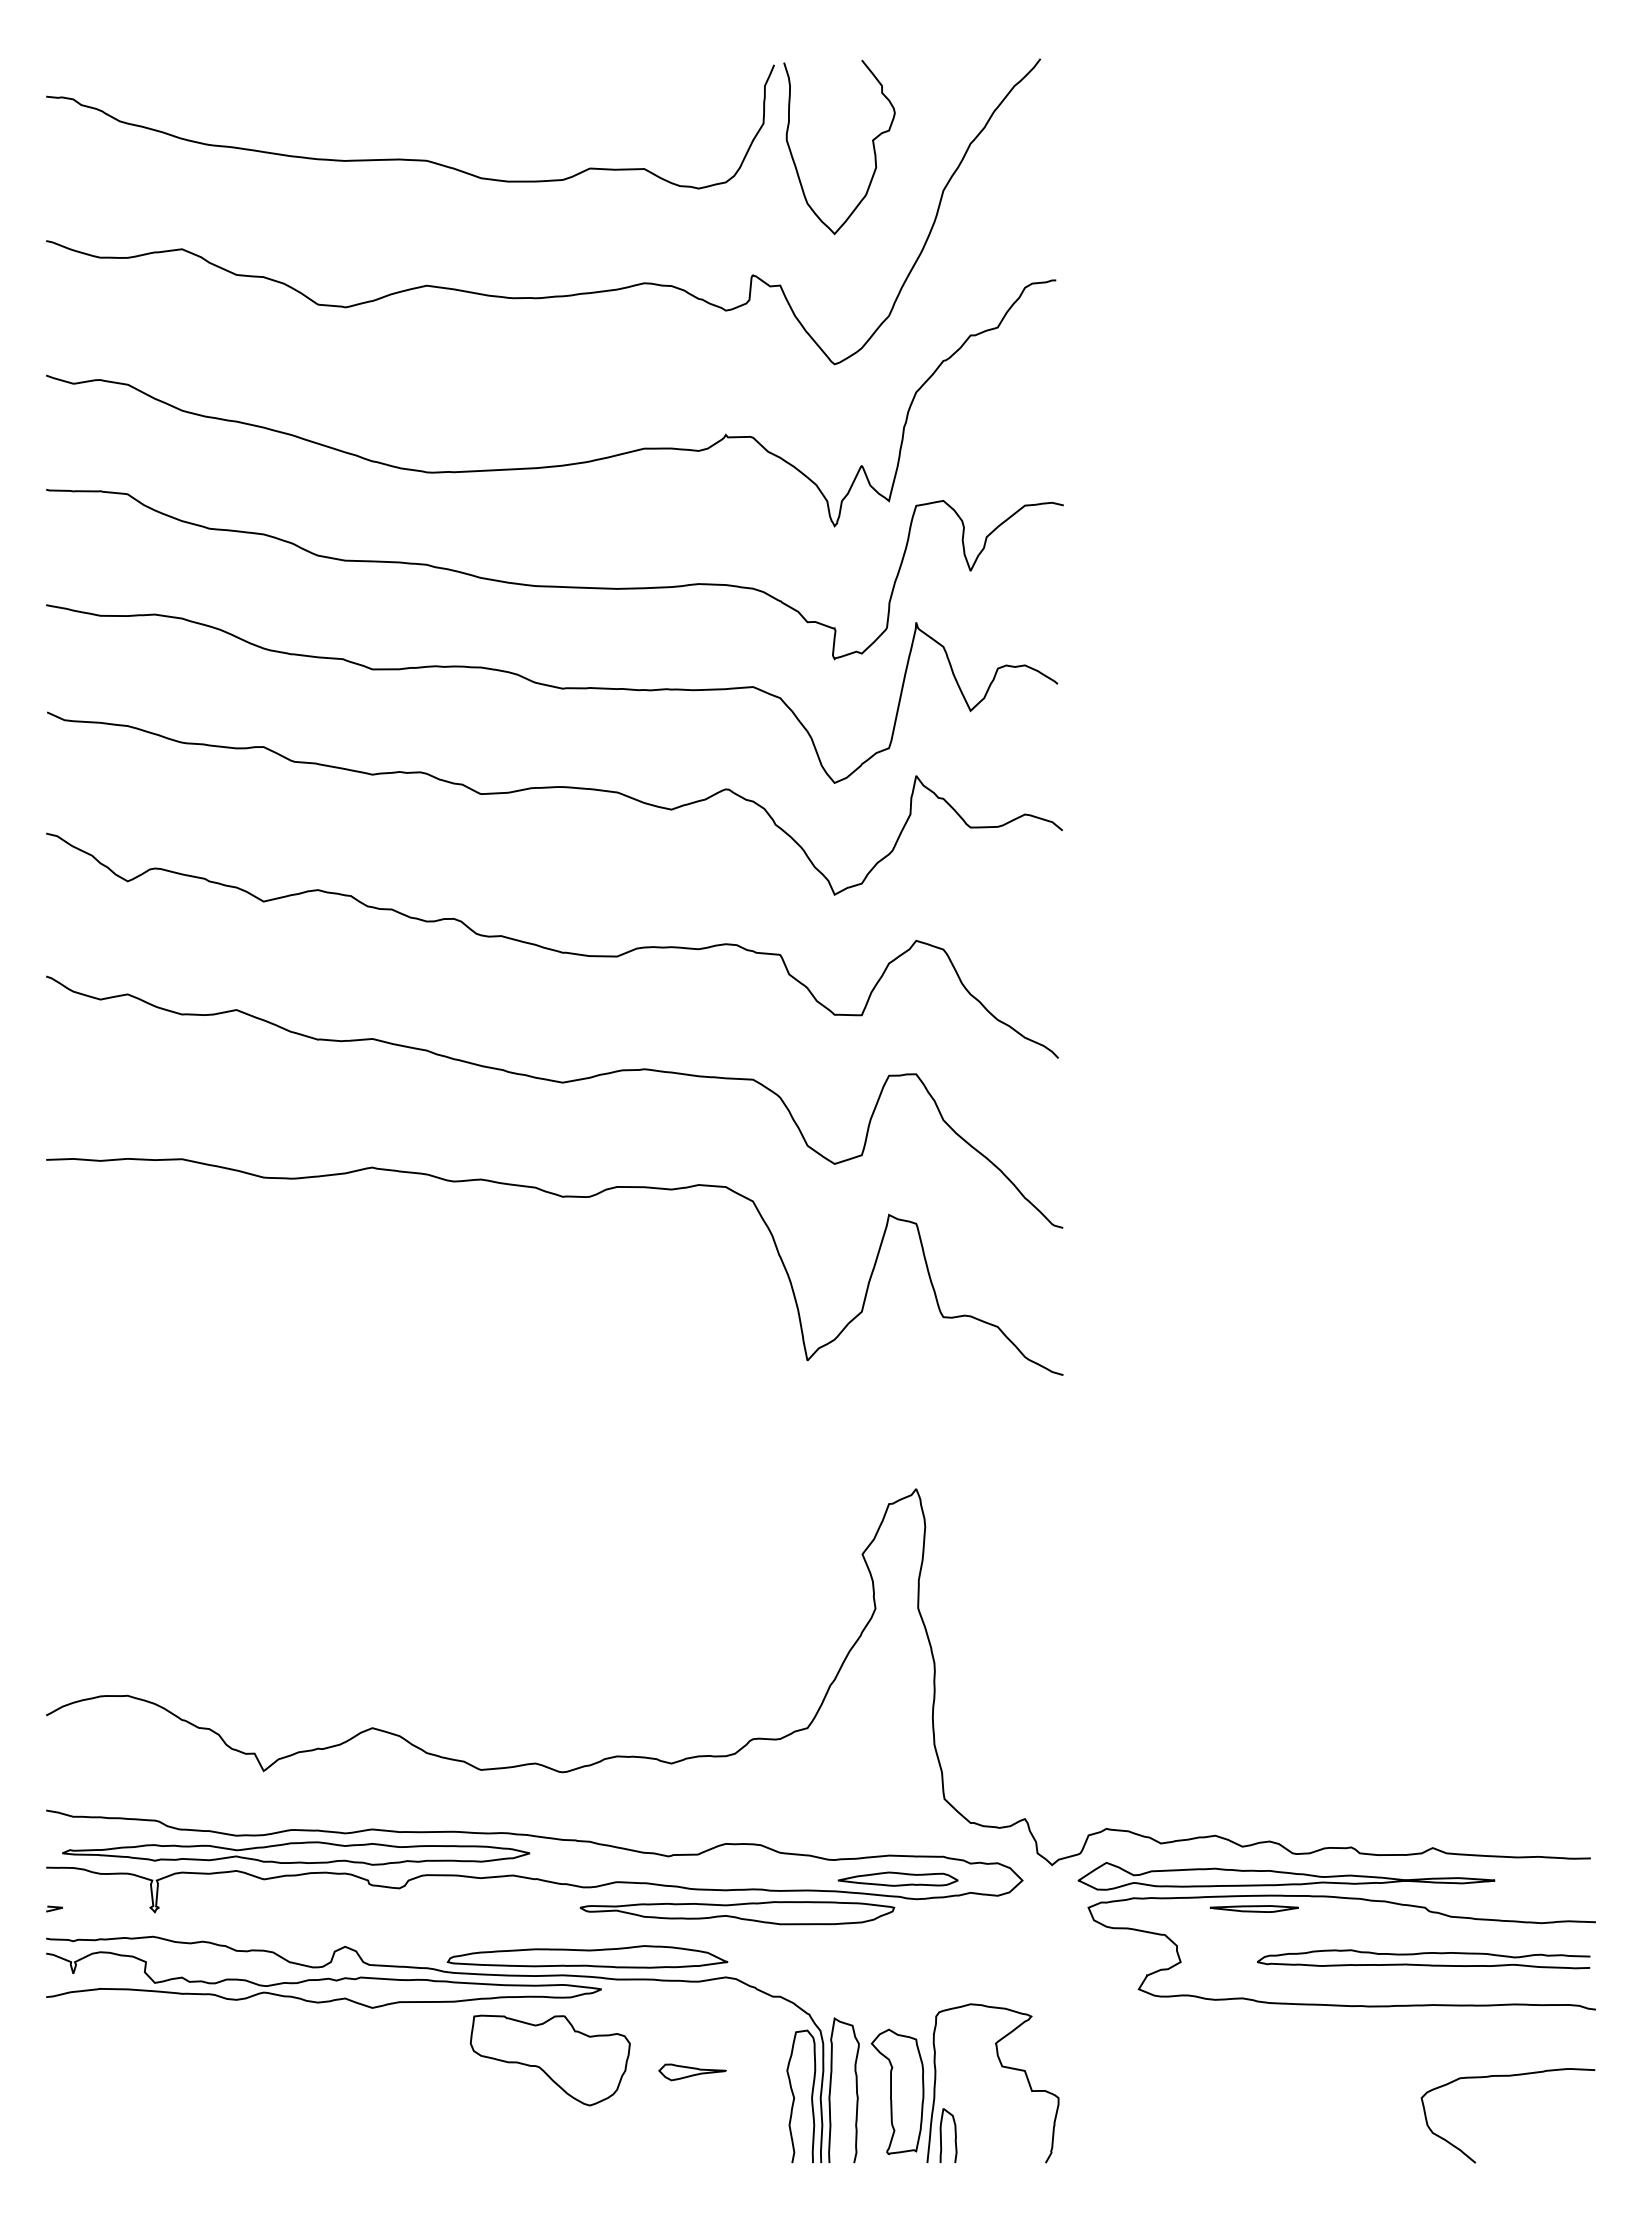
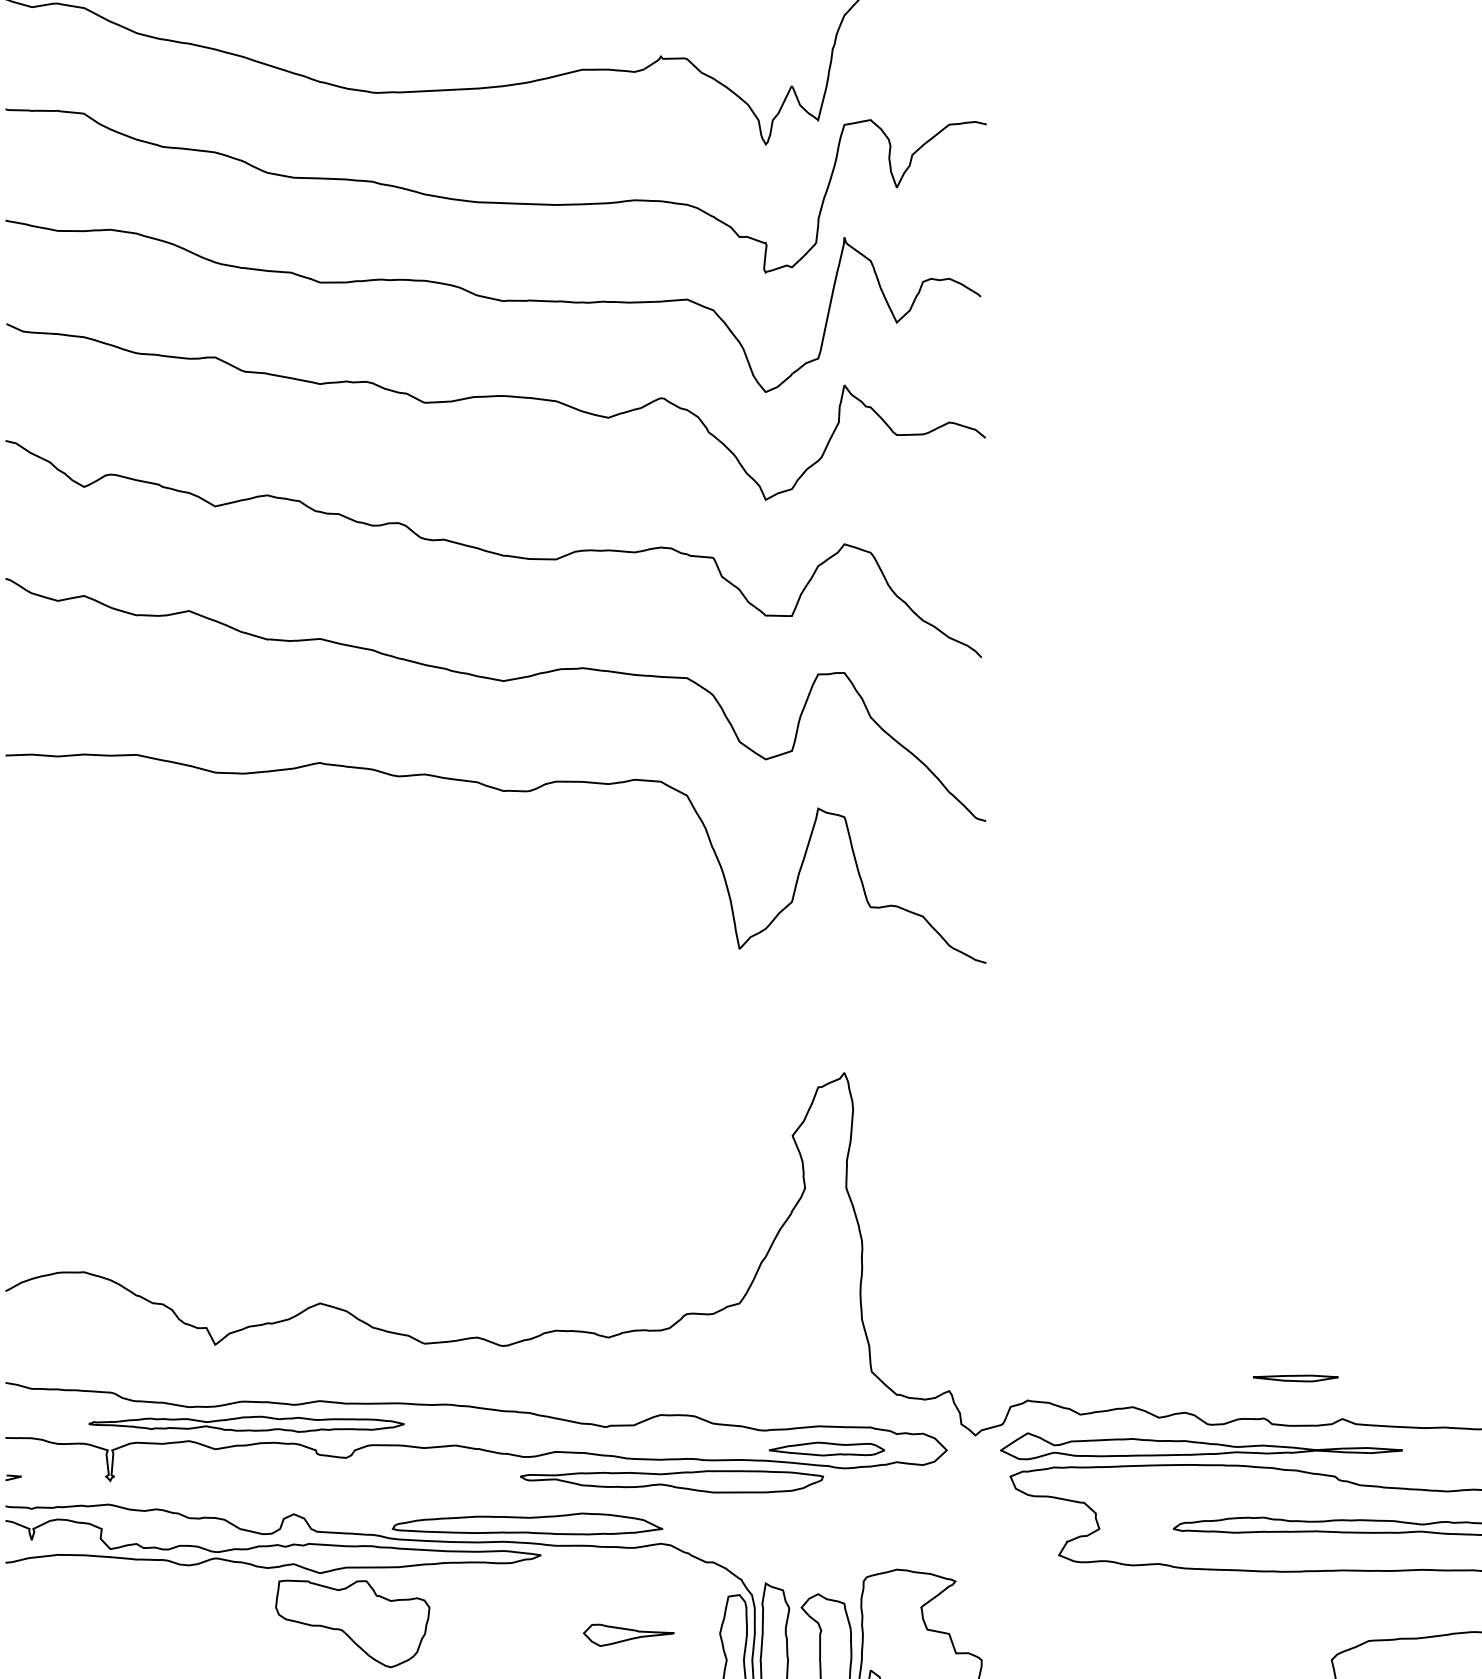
part: (296, 1853) -> (246, 1424), size x0.7
part: (1254, 1908) -> (1295, 1378), moved
part: (549, 2060) -> (351, 1623), moved
part: (692, 2072) -> (628, 1635), size x1.4

